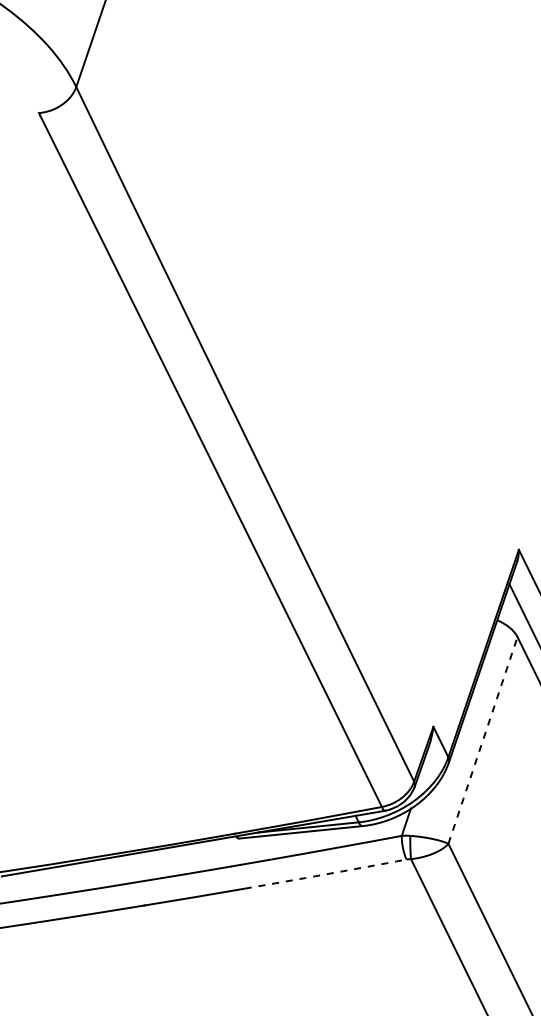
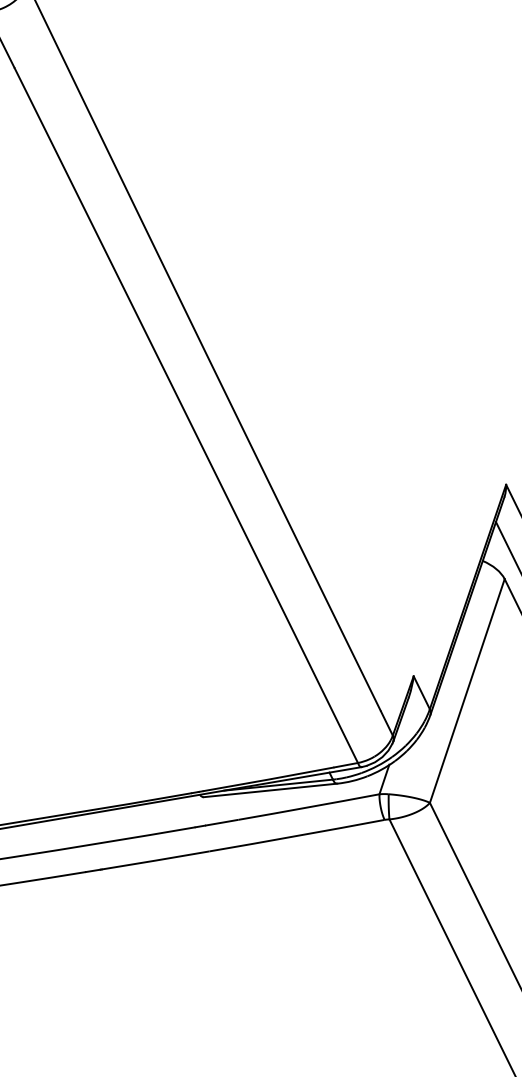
line: (483, 739) -> (467, 689), dashed -> solid
arc: (325, 874) -> (296, 836), dashed -> solid

